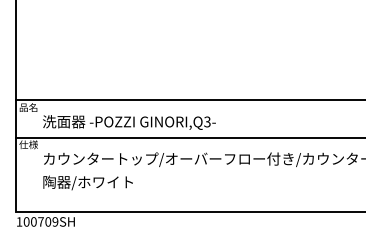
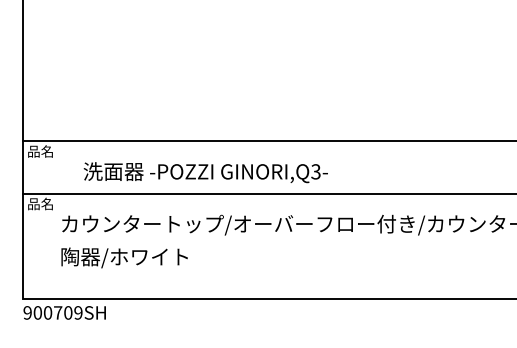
text: (129, 122) -> (205, 172), moved
text: (28, 144) -> (40, 203), 仕様 -> 品名
text: (19, 221) -> (27, 312), 100709SH -> 900709SH

